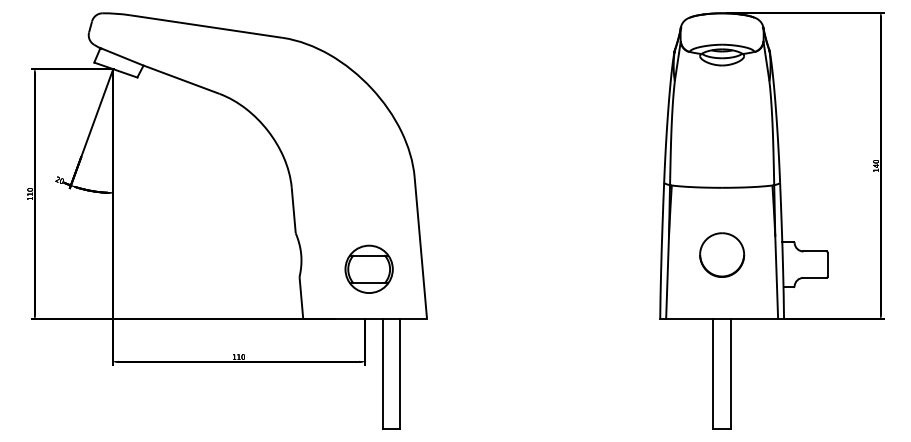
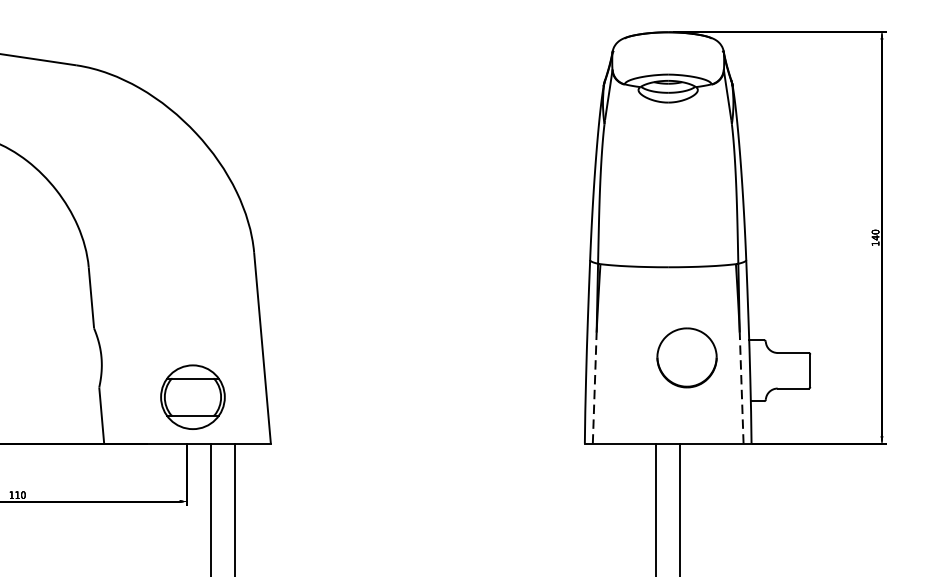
part: (722, 254) -> (687, 357), moved
part: (368, 268) -> (192, 396), moved
line: (667, 277) -> (594, 388), solid -> dashed
line: (776, 277) -> (741, 388), solid -> dashed

